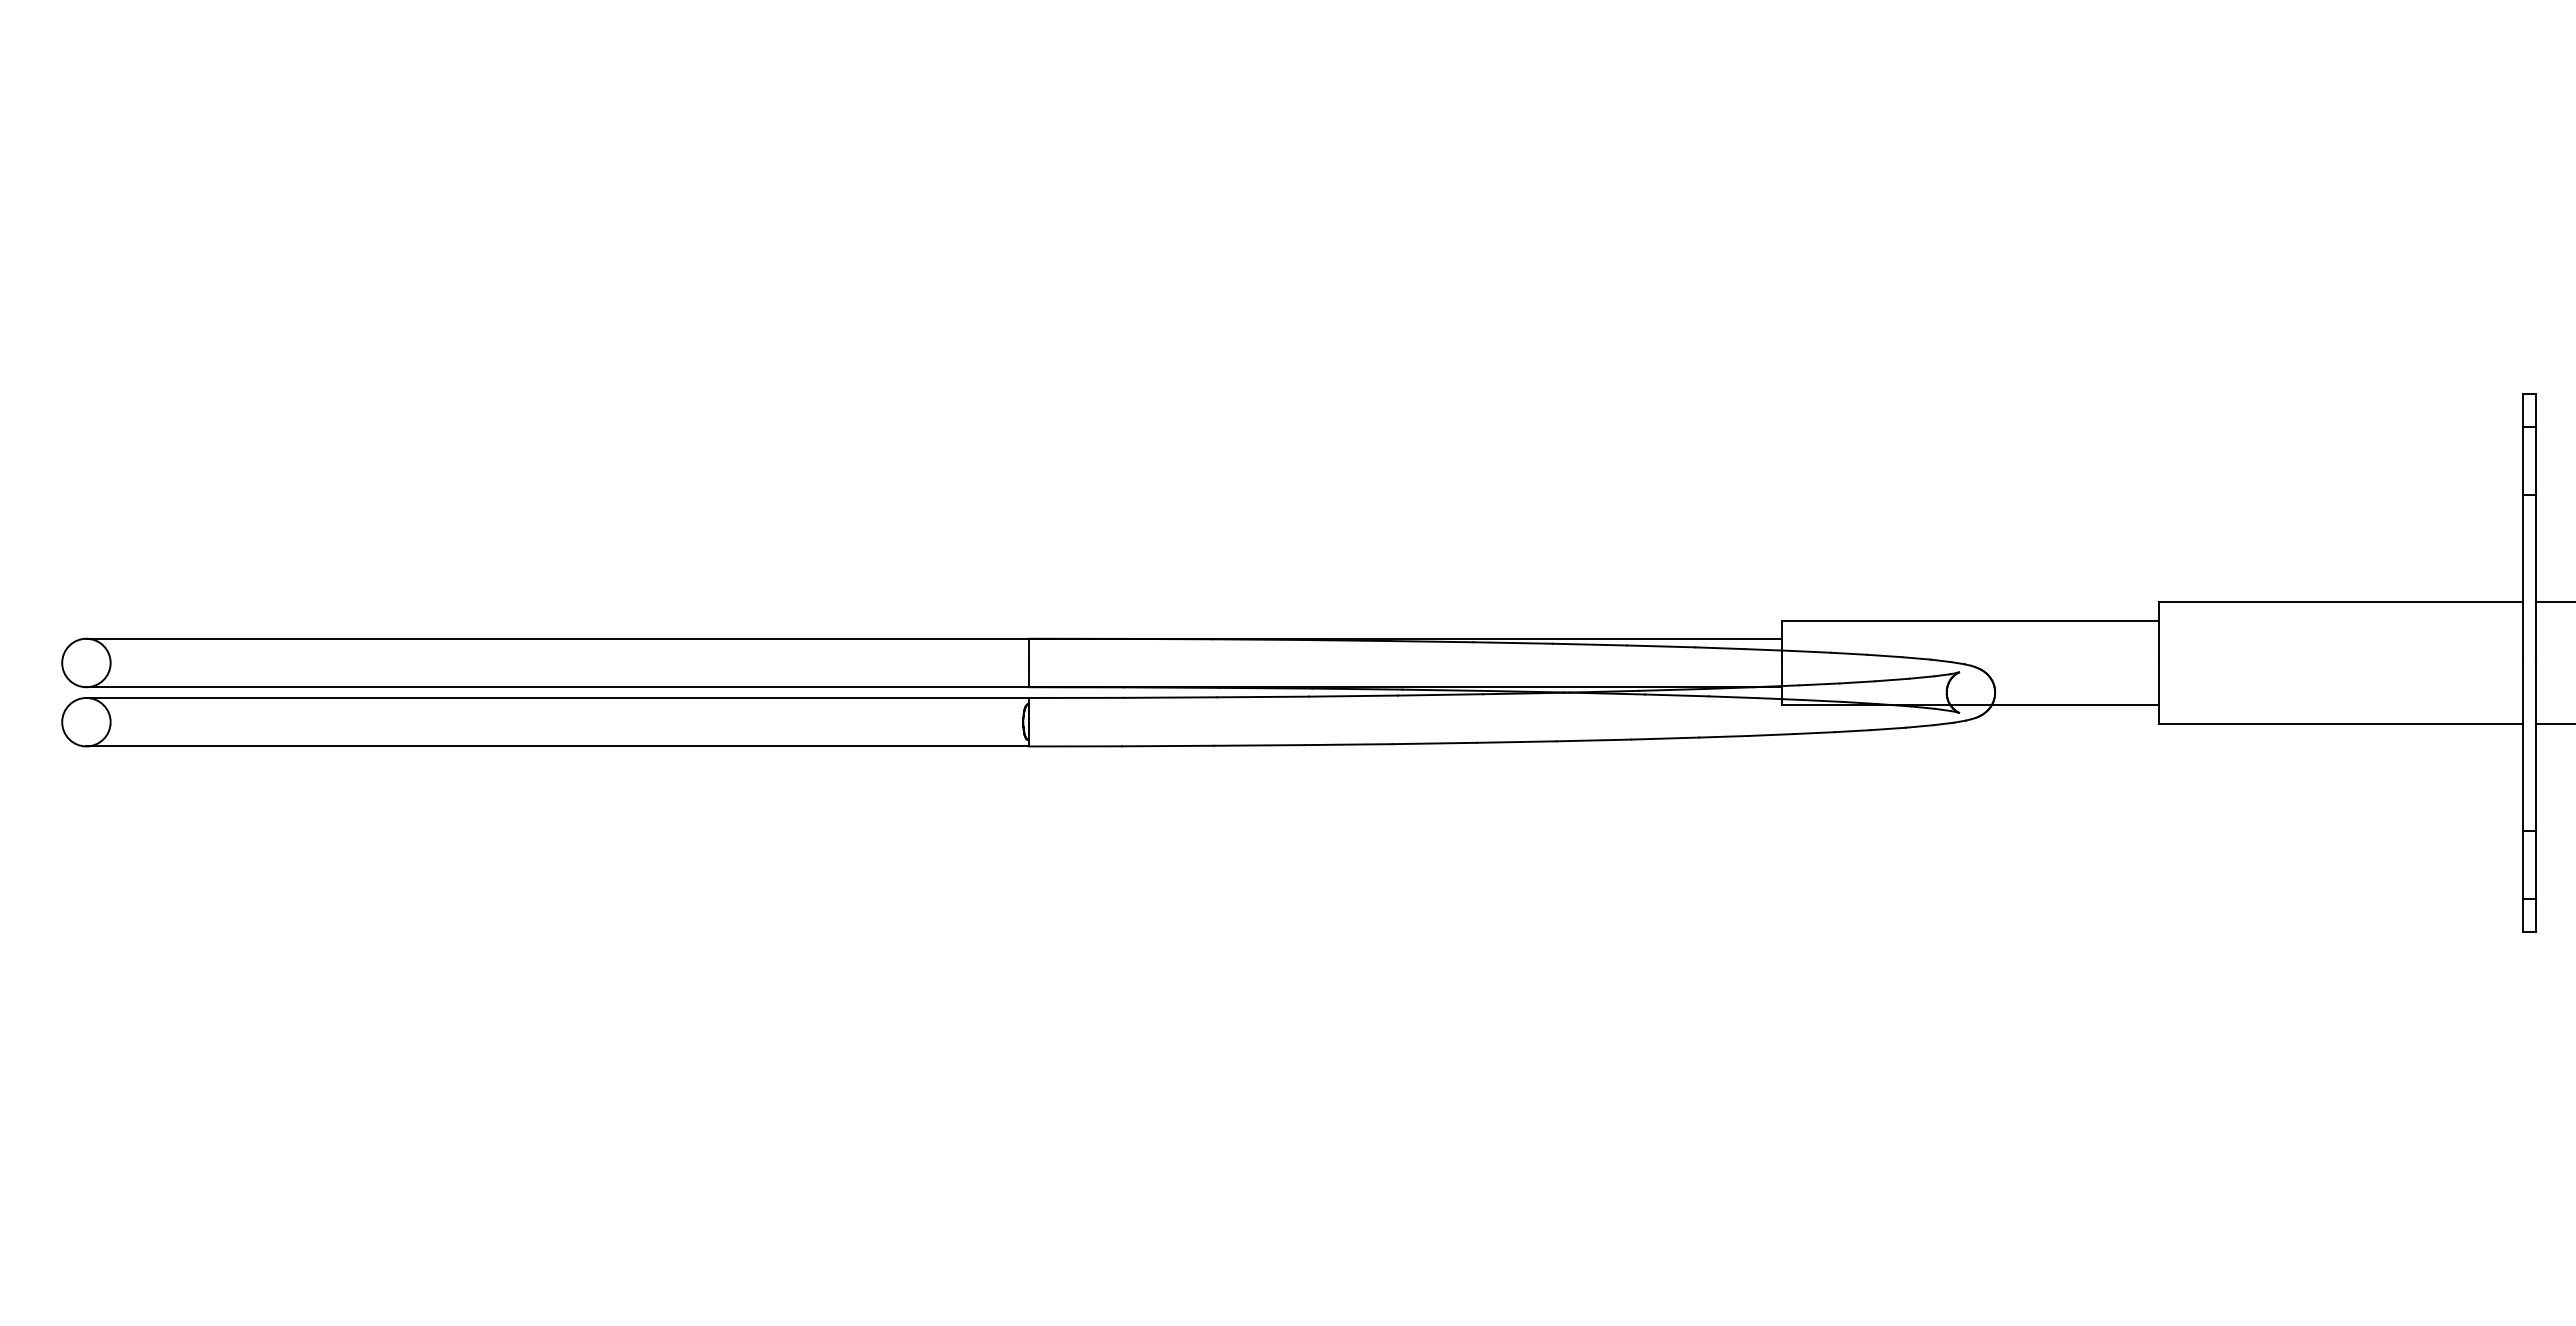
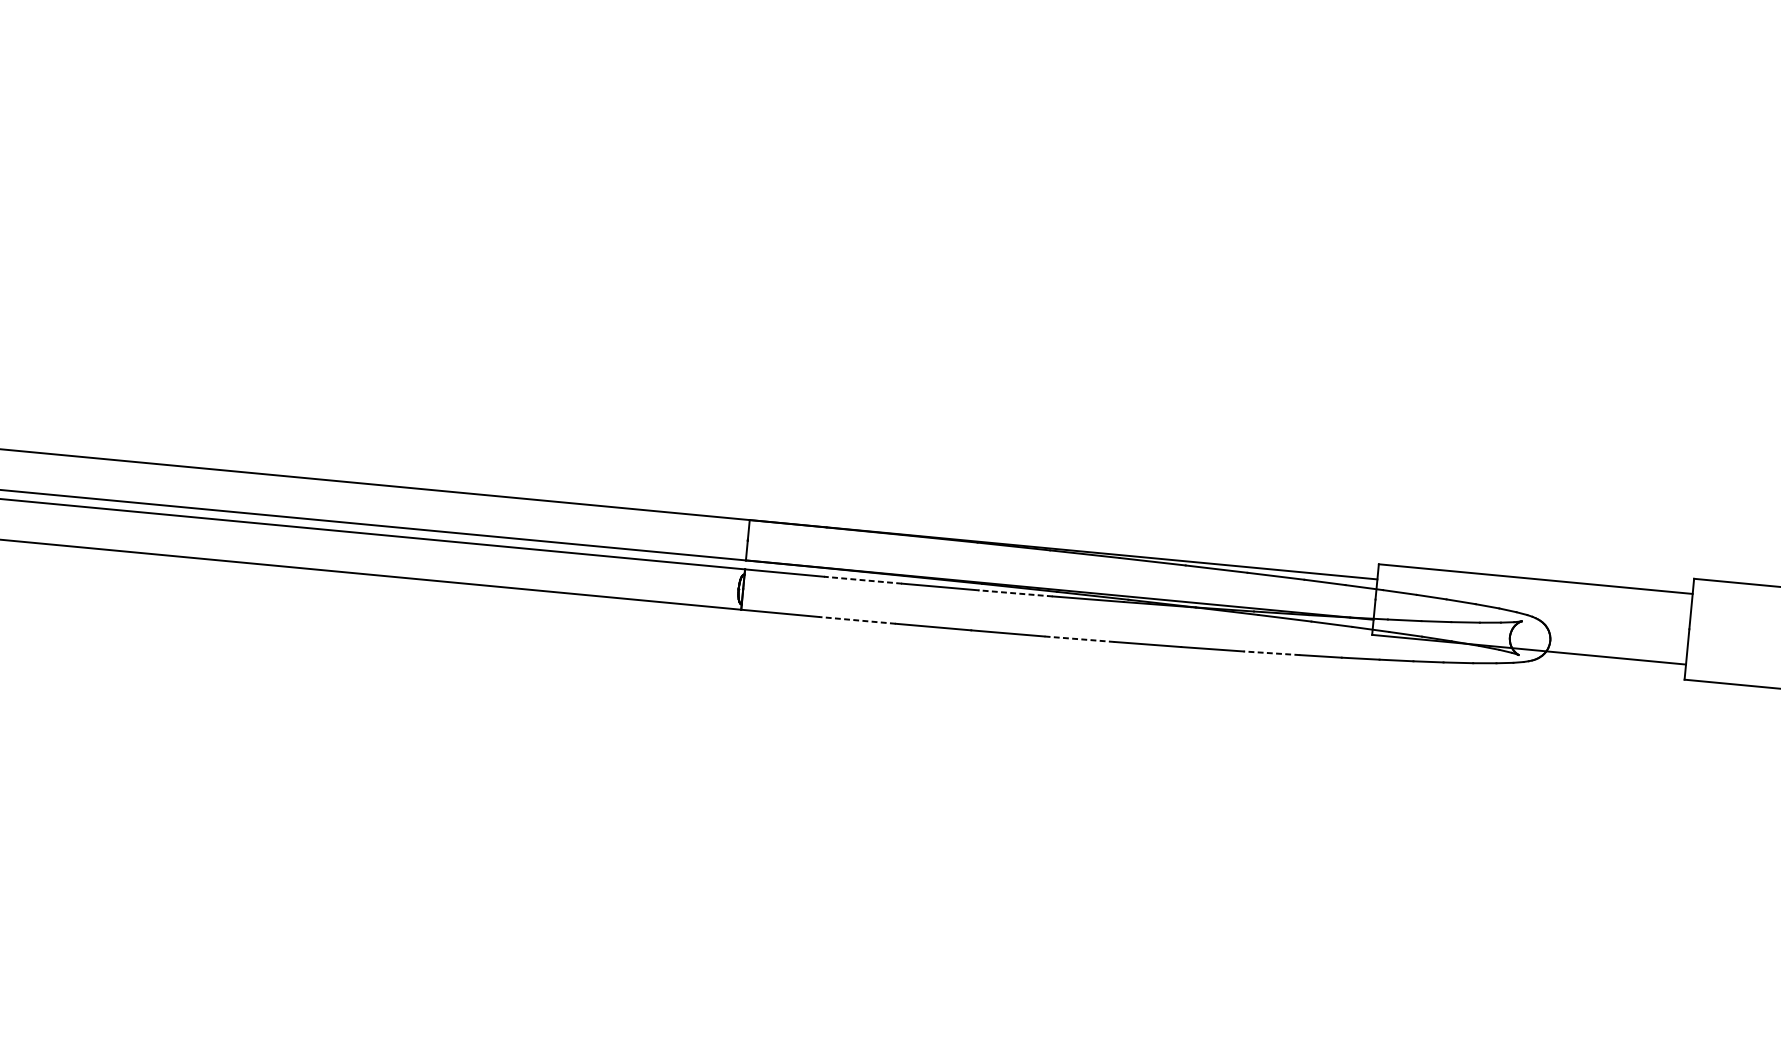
line: (1352, 696) -> (1014, 593), solid -> dashed
line: (1170, 697) -> (863, 580), solid -> dashed
line: (1665, 738) -> (1272, 653), solid -> dashed
line: (1434, 743) -> (1079, 639), solid -> dashed
line: (1167, 746) -> (856, 620), solid -> dashed

